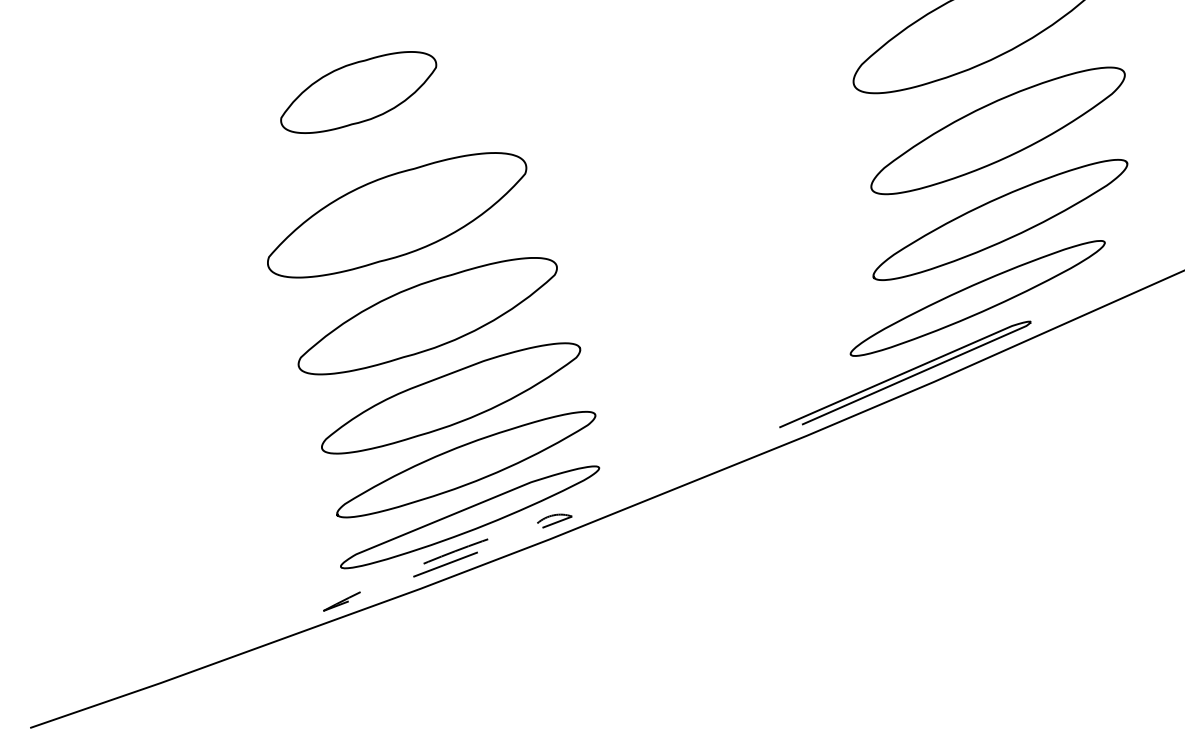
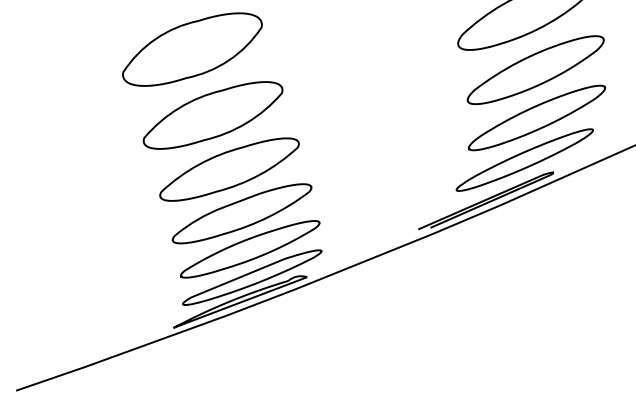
part: (358, 92) -> (192, 49), size x1.67
line: (356, 599) -> (191, 321), dashed -> solid

